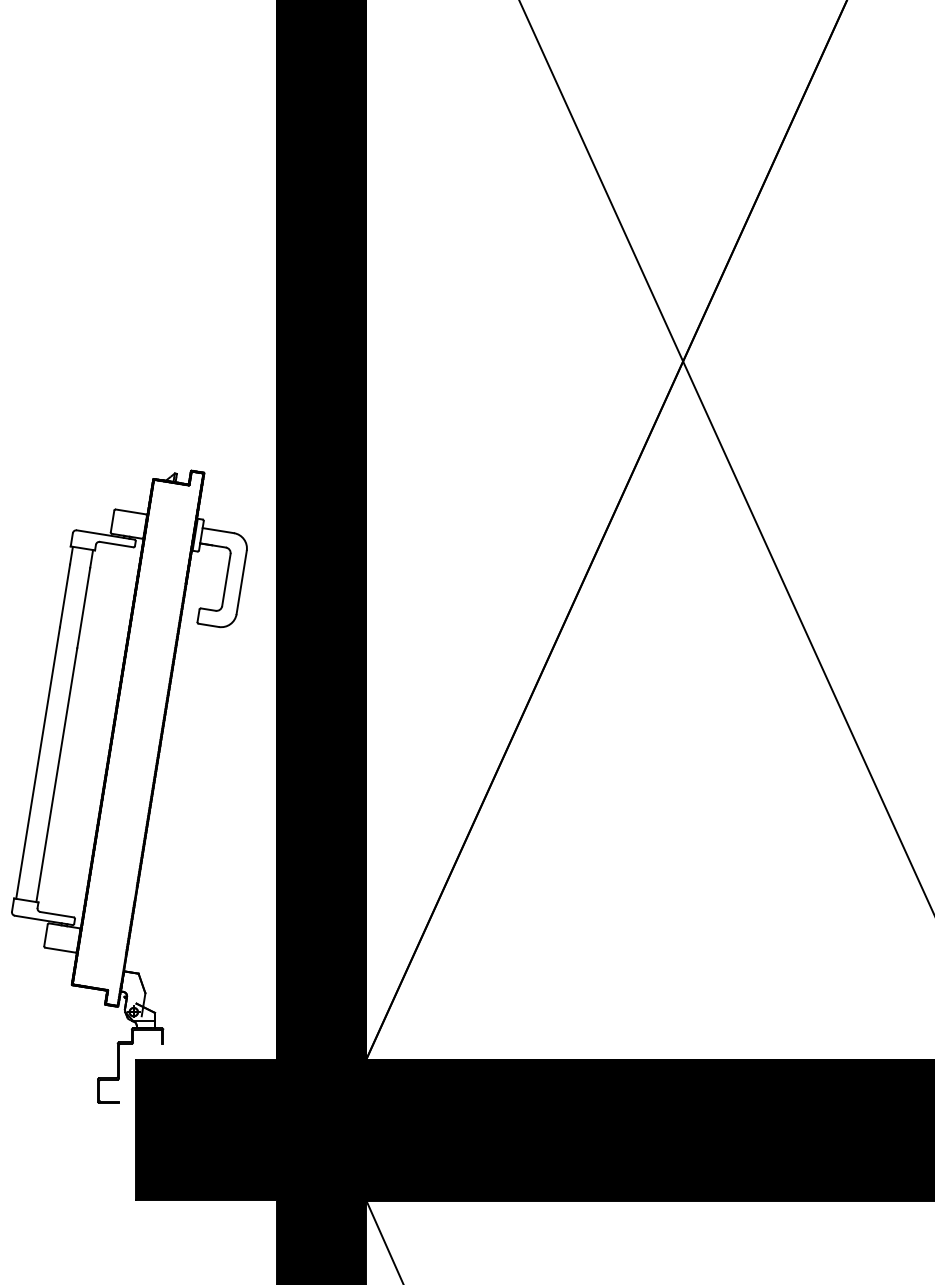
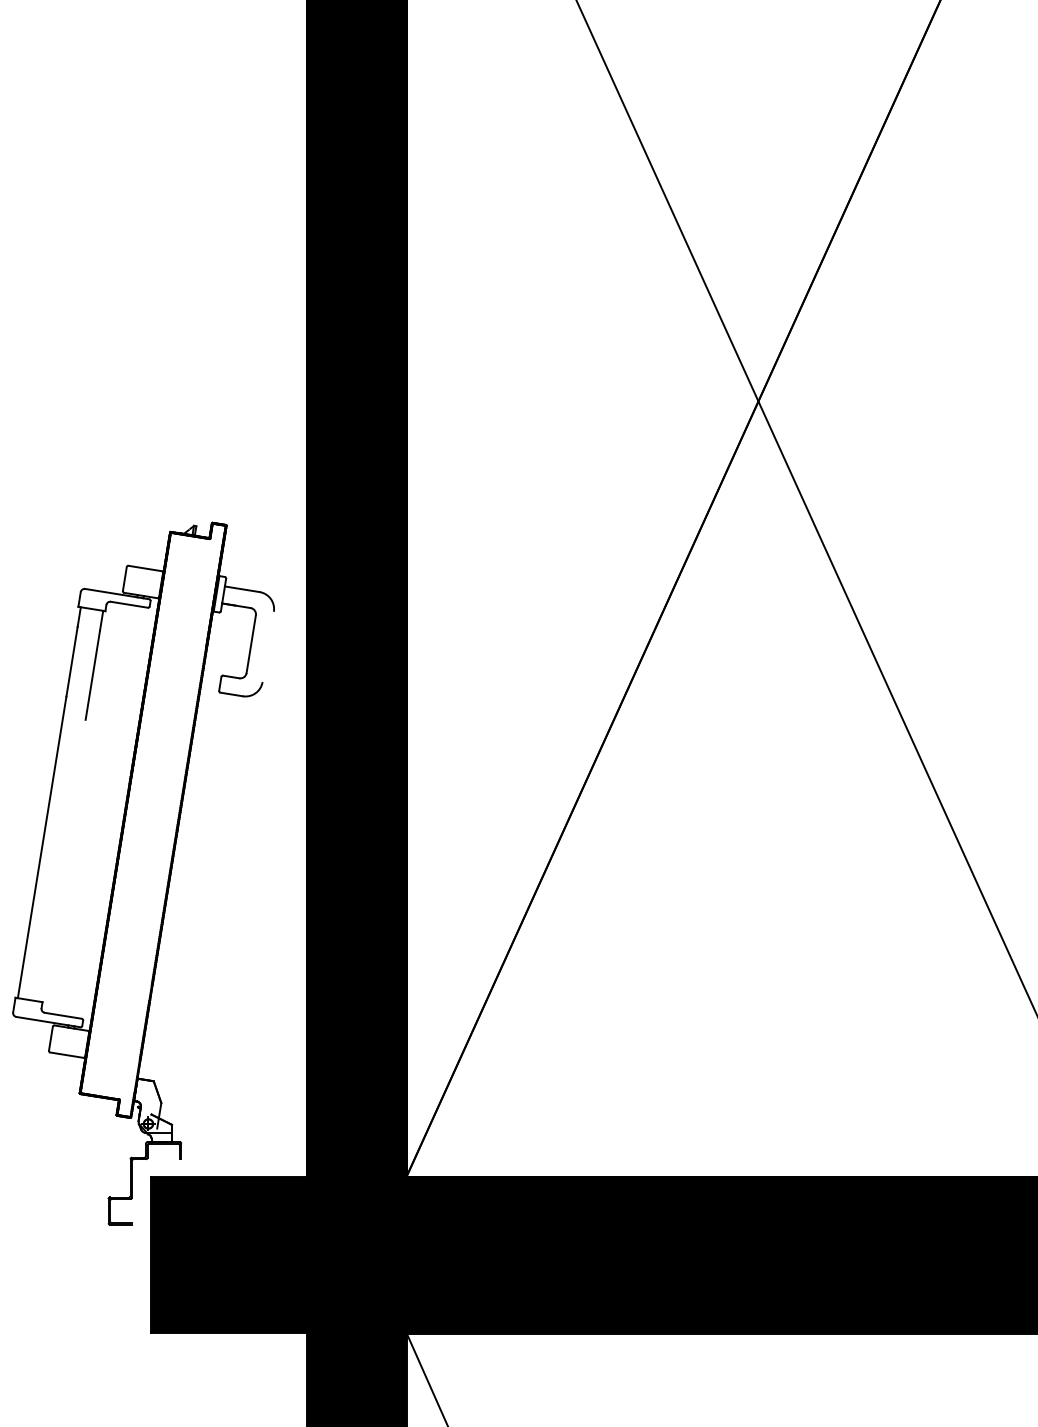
line: (241, 582) -> (267, 646), removed
line: (56, 774) -> (62, 860), removed

